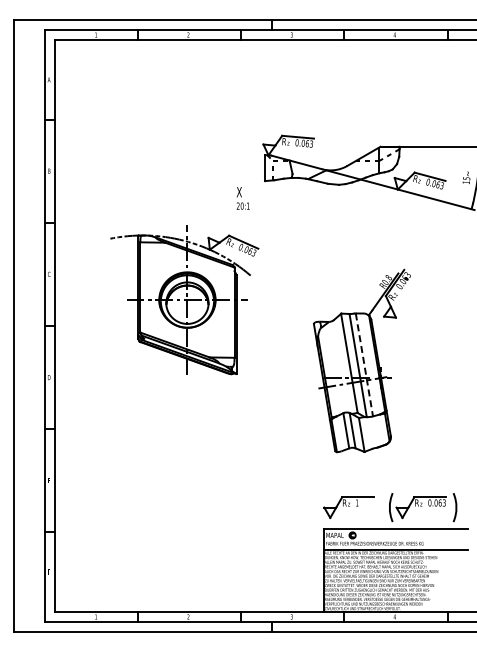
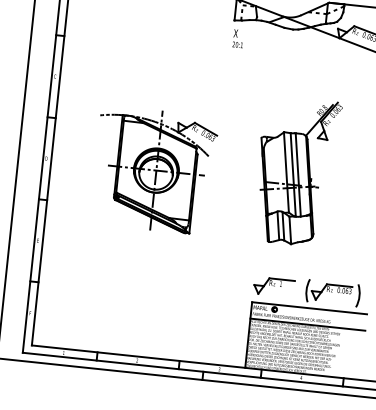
text: (242, 198) -> (237, 38), moved
part: (184, 300) -> (154, 170), moved
line: (364, 365) -> (298, 175), dashed -> solid

